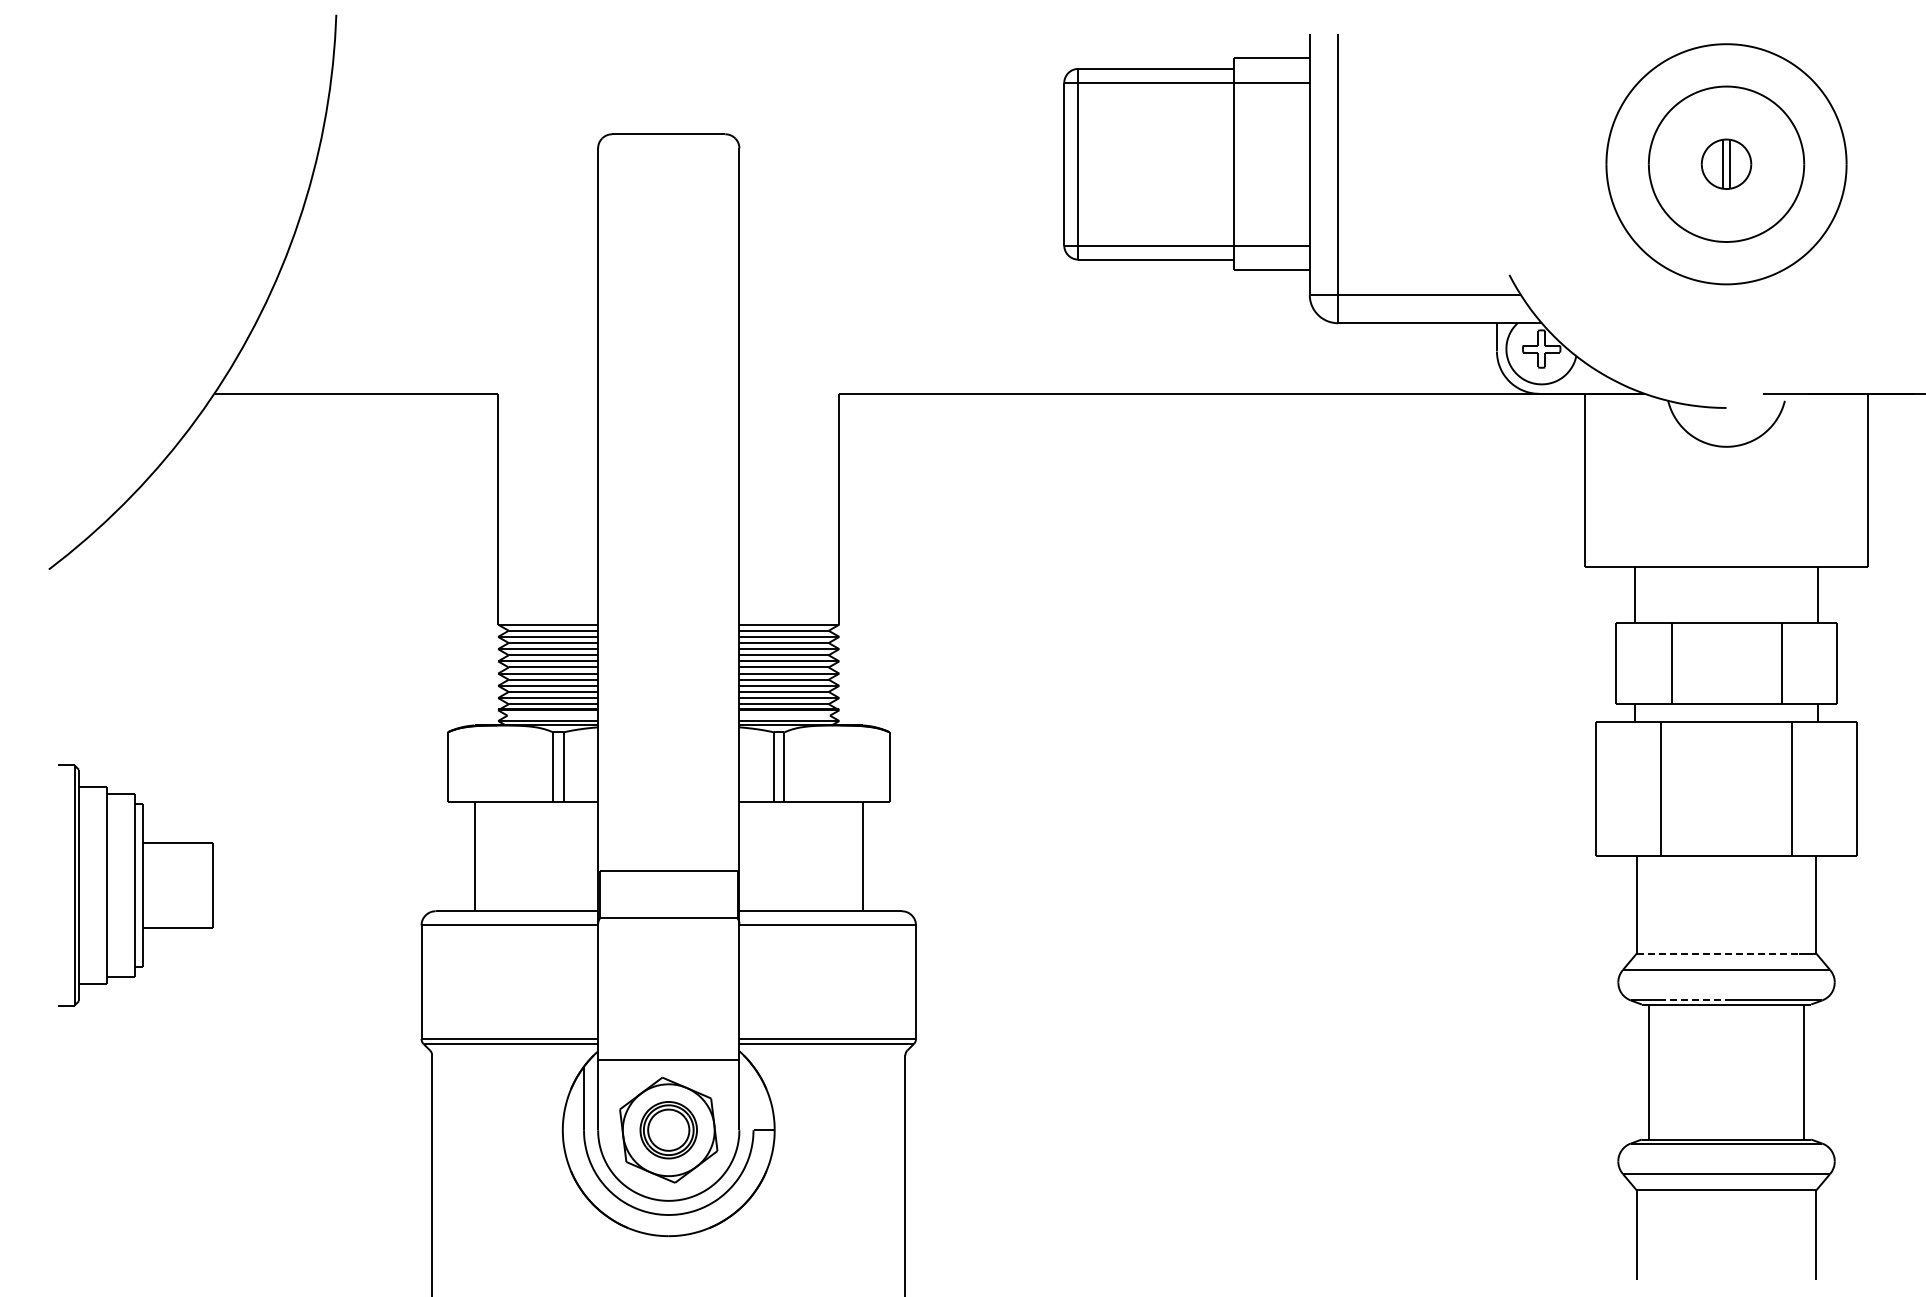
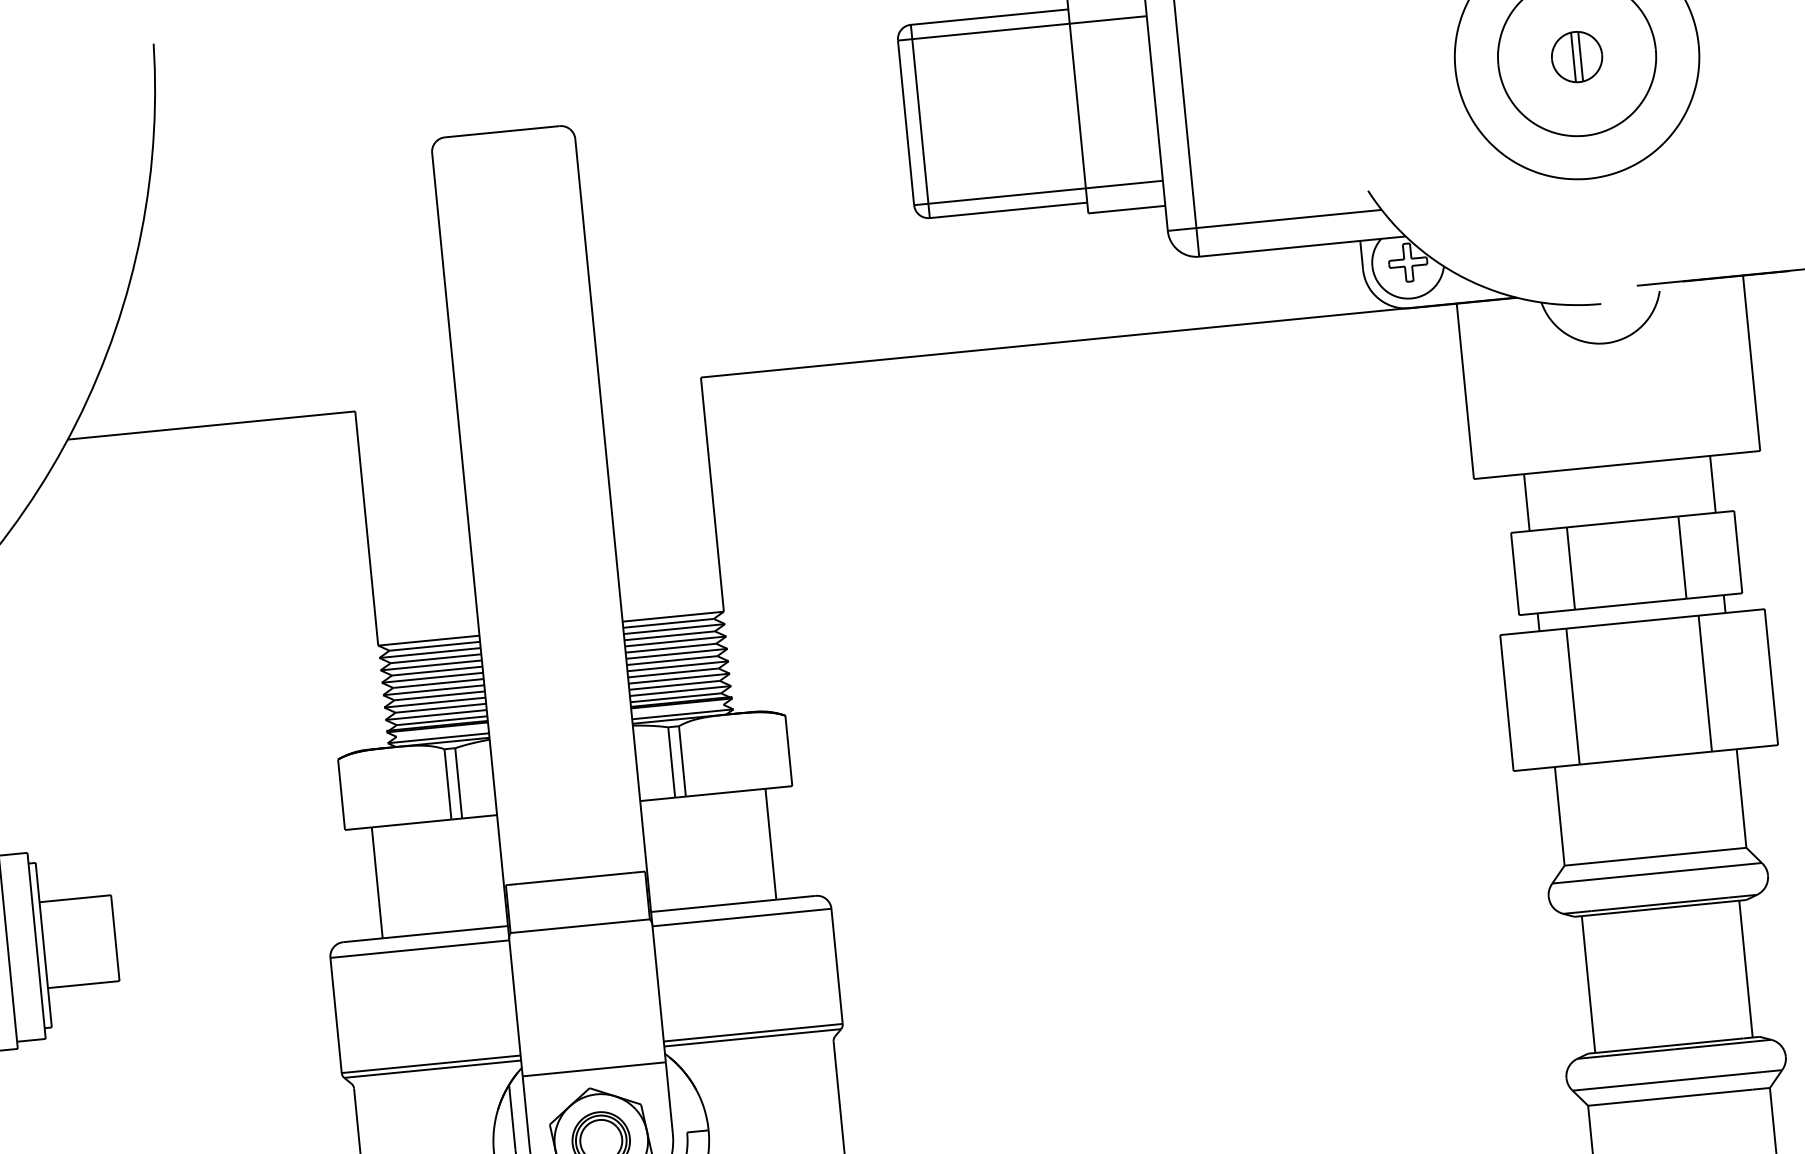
line: (1718, 953) -> (1647, 857), dashed -> solid
line: (1692, 1000) -> (1625, 907), dashed -> solid

